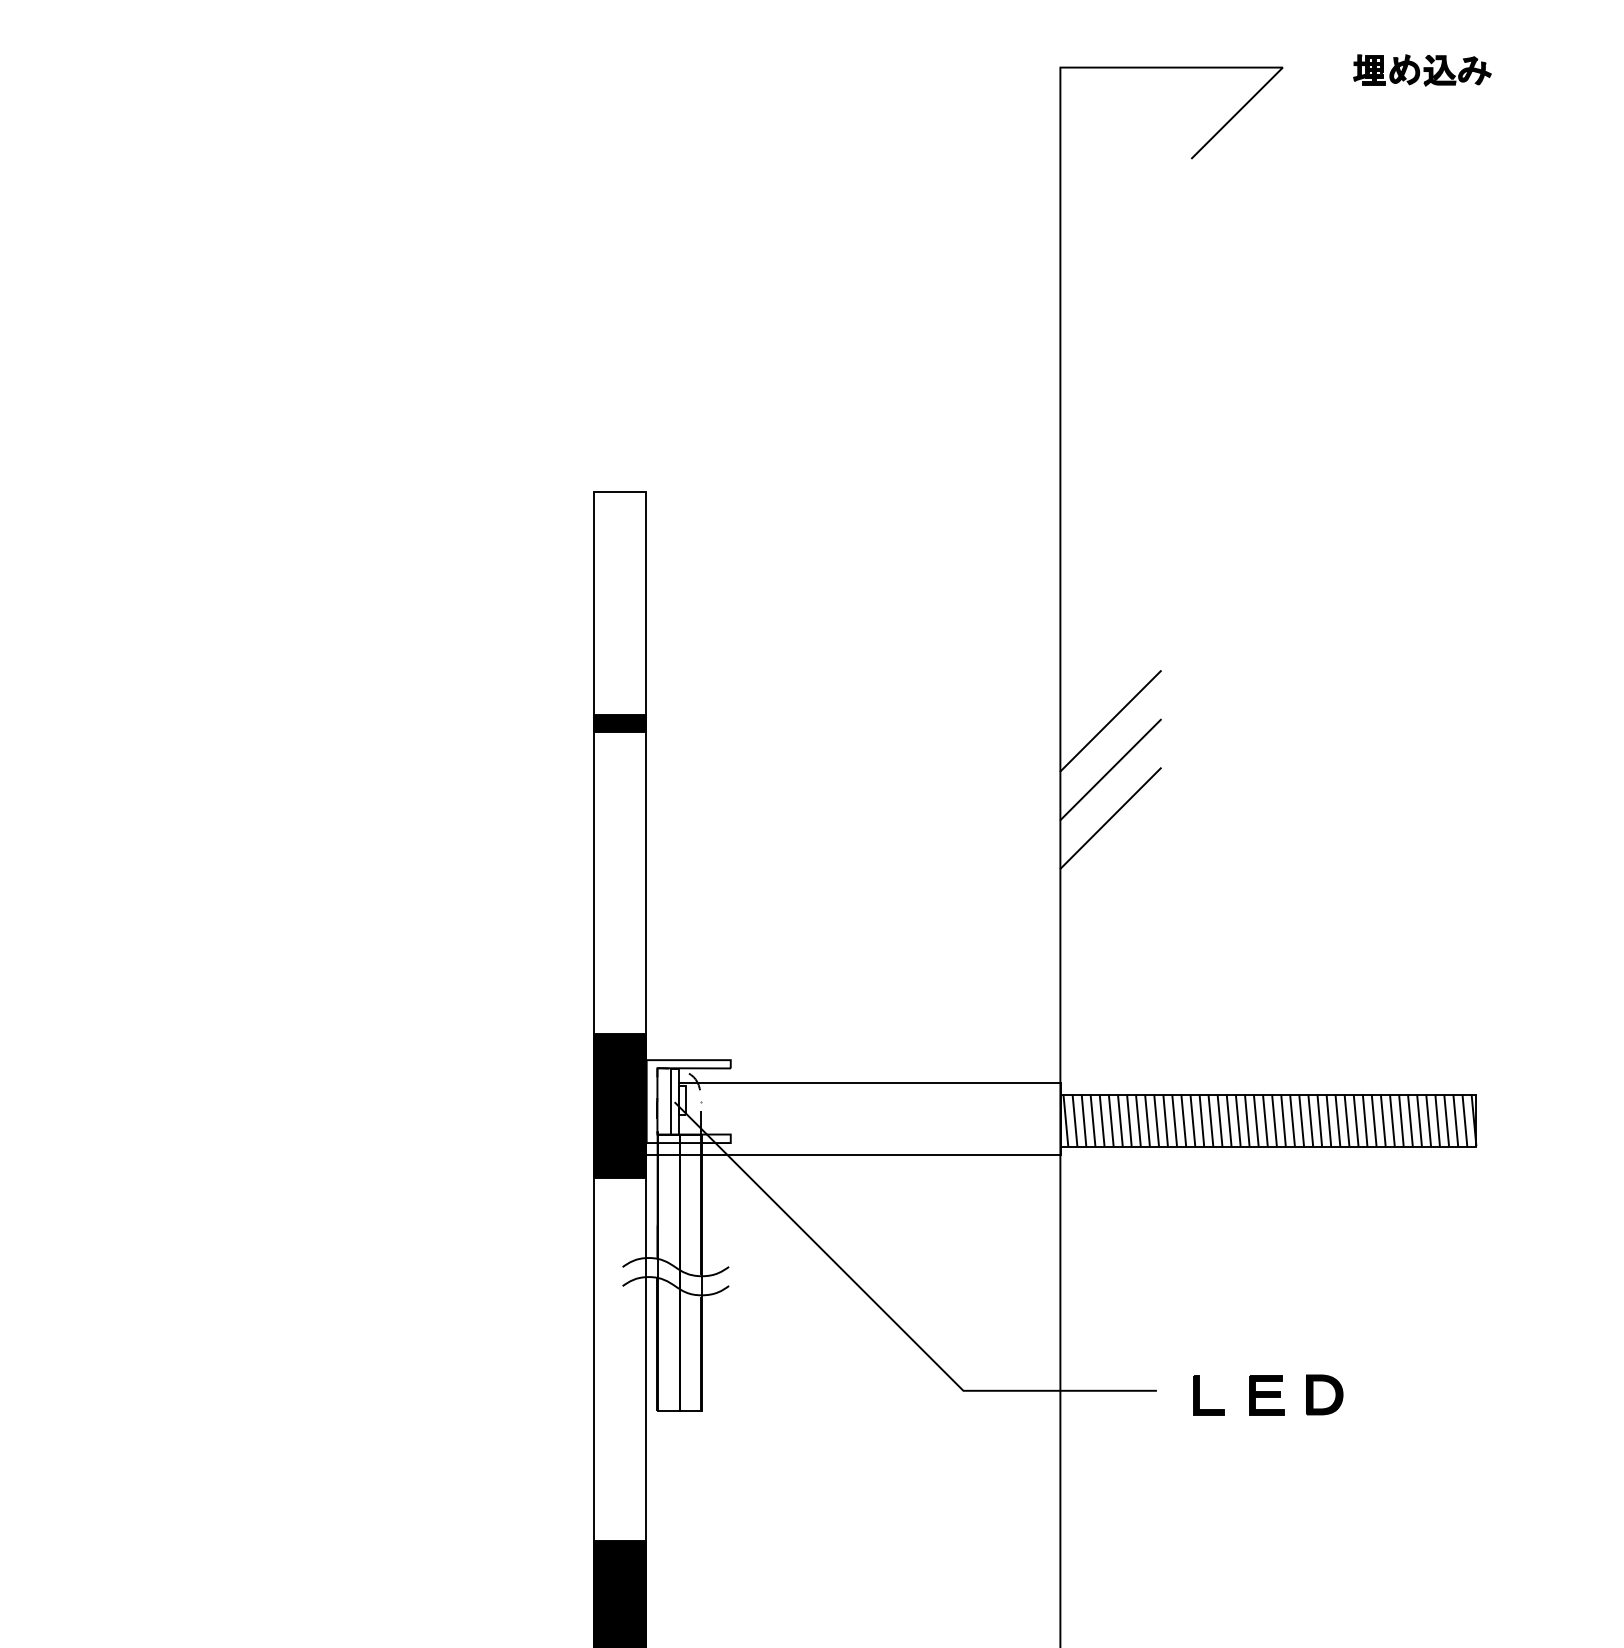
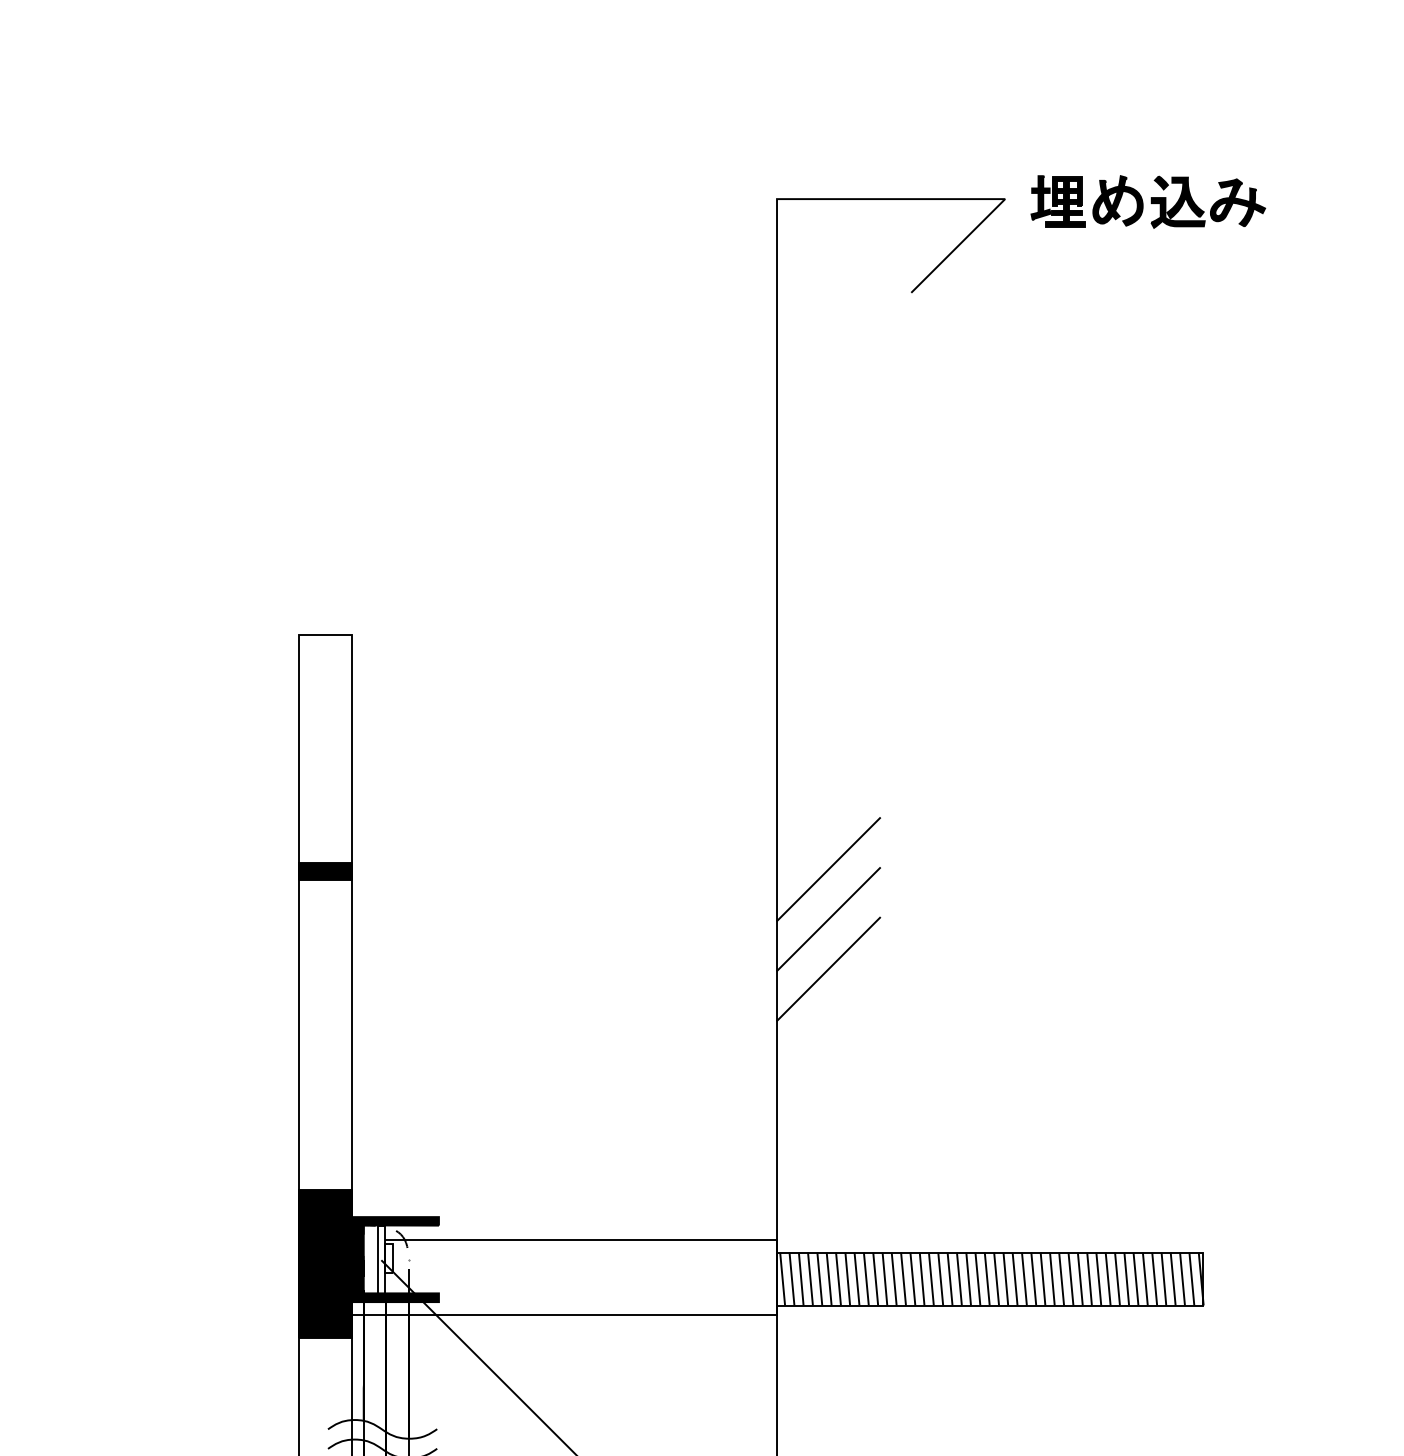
part: (1422, 70) -> (1148, 202), size x1.67
fill: (688, 1101) -> (395, 1259), added

